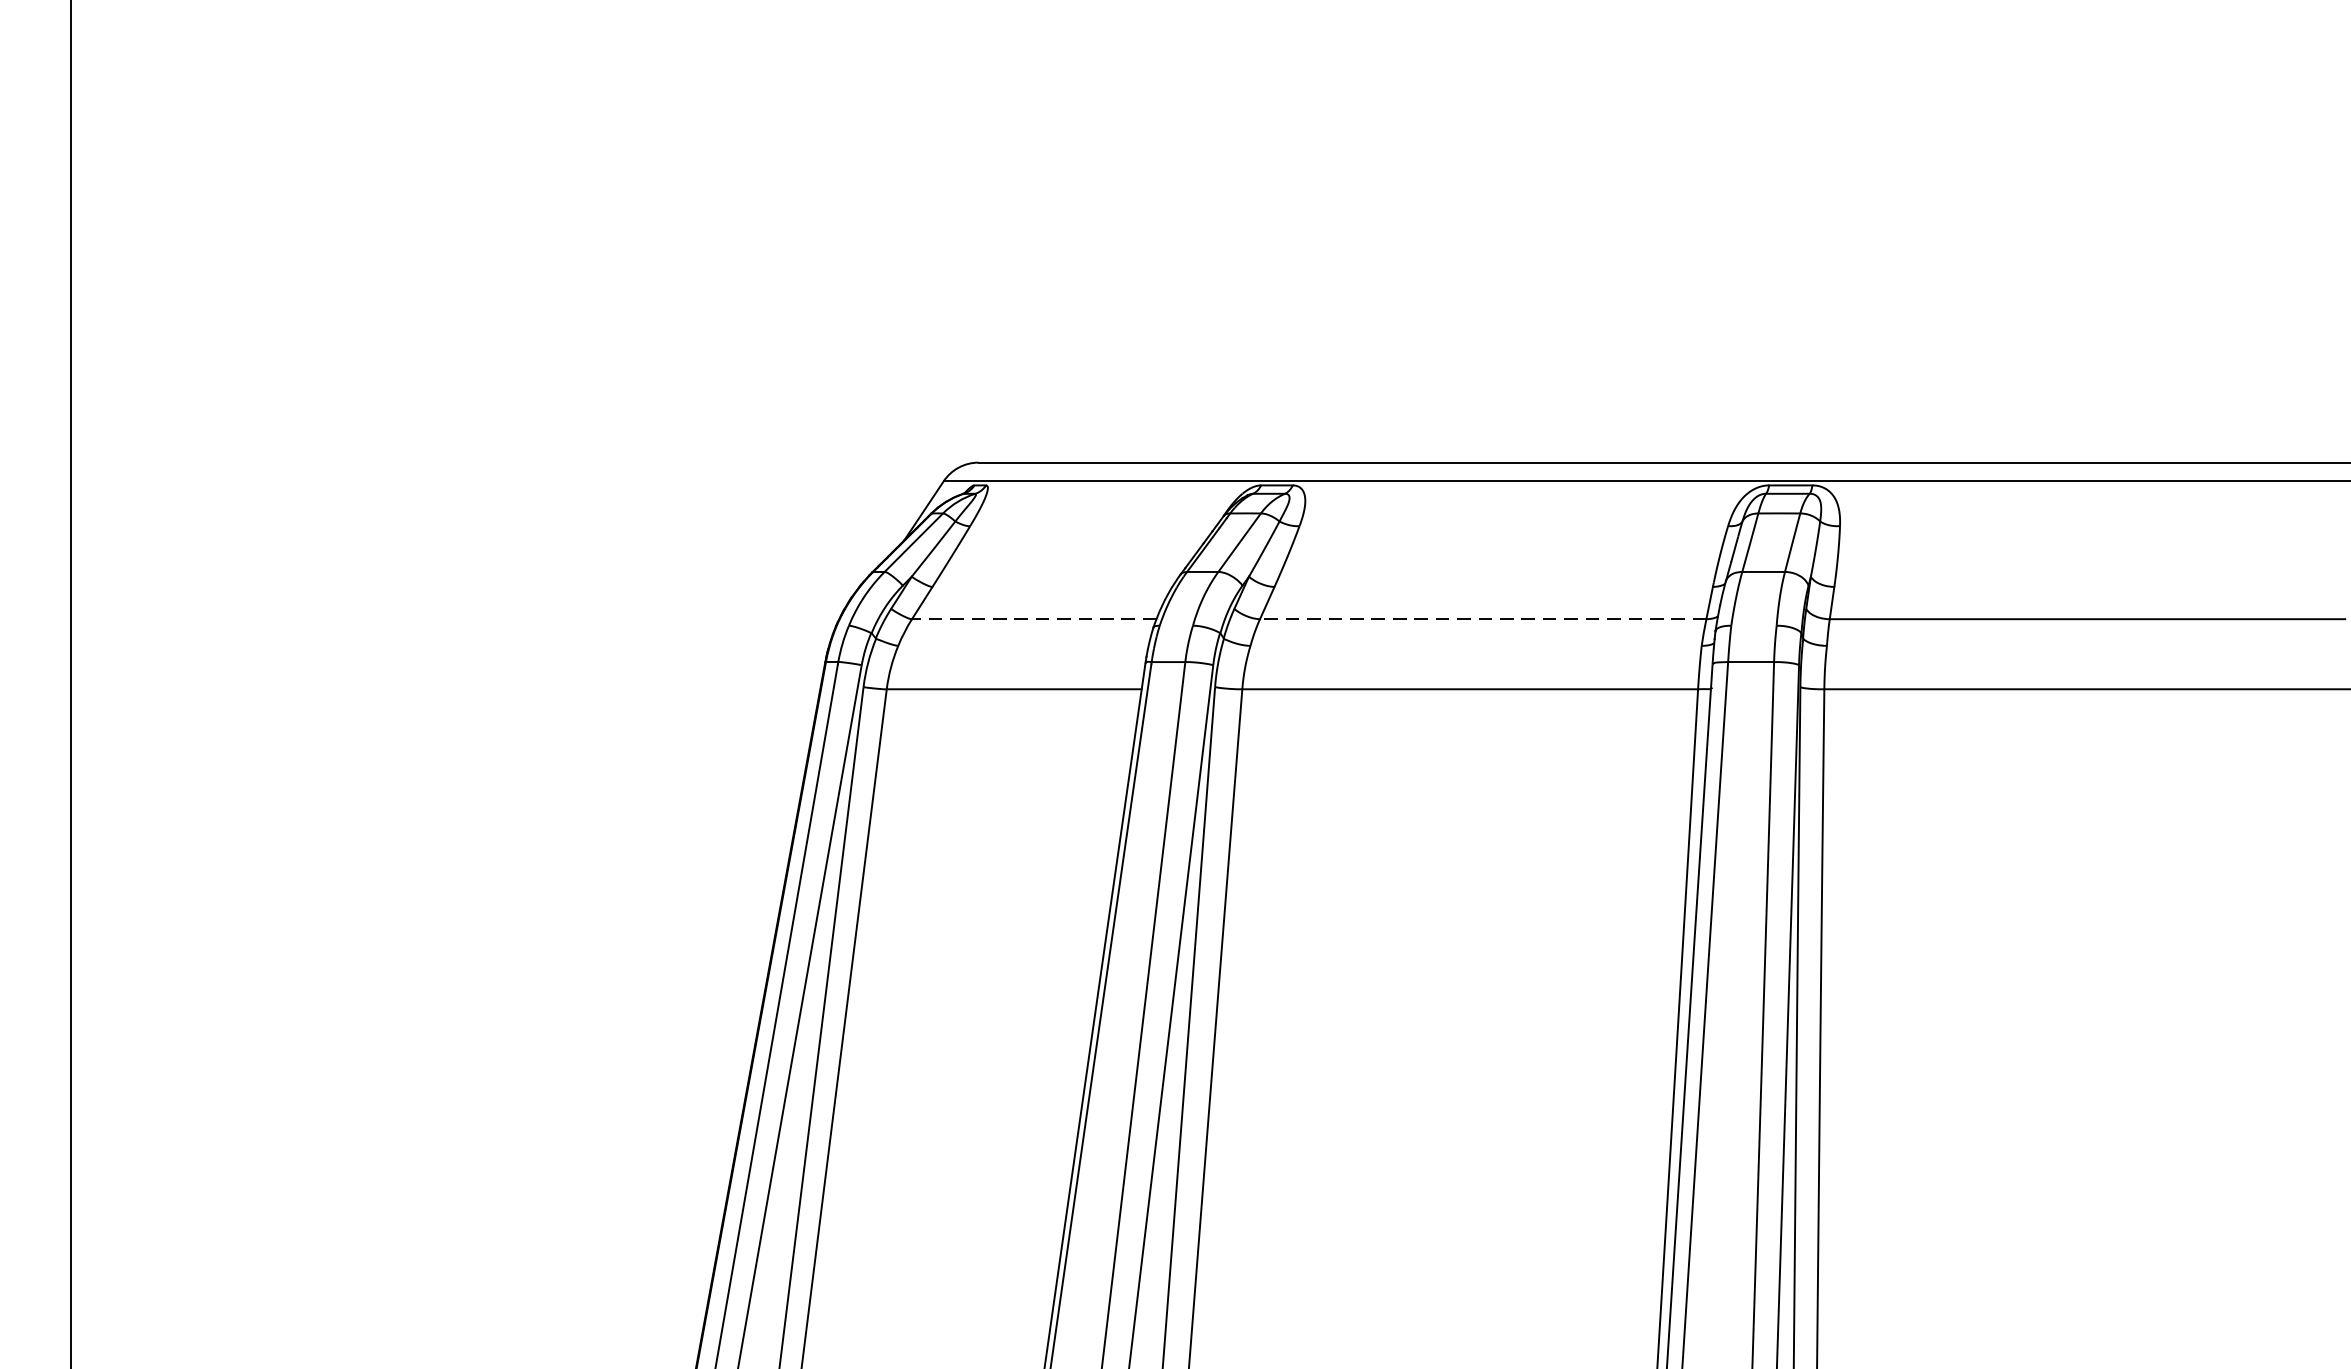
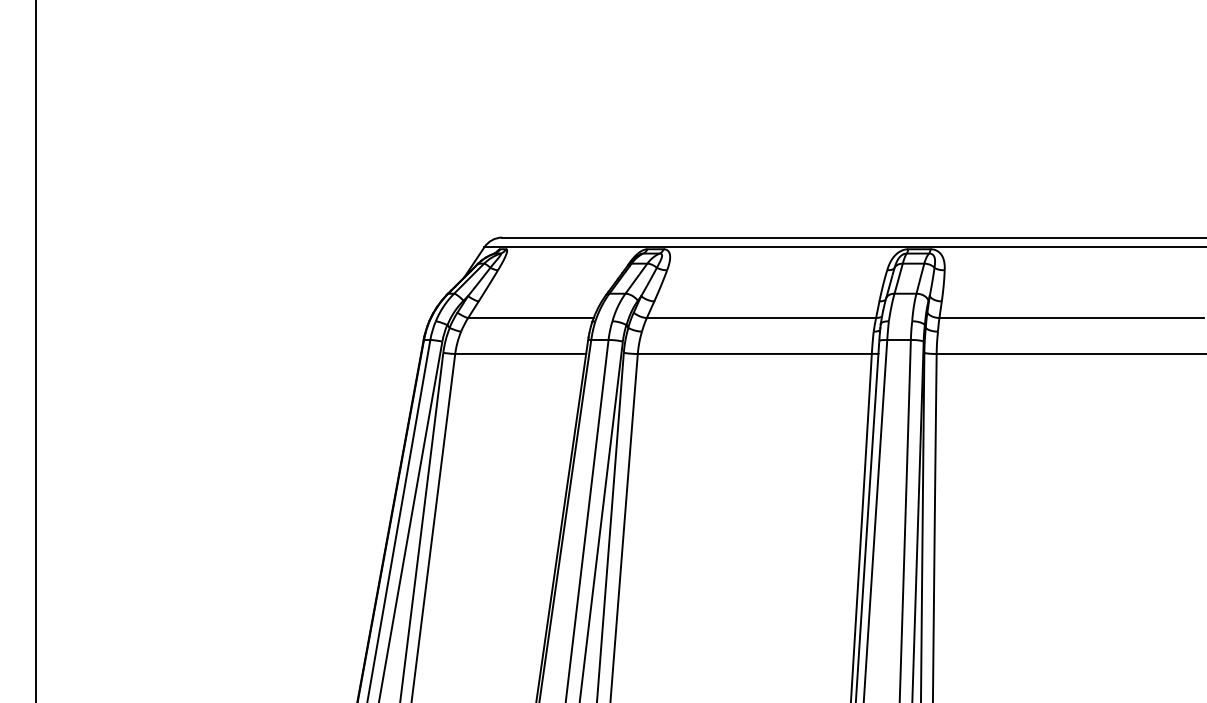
line: (1033, 618) -> (530, 317), dashed -> solid
line: (1483, 618) -> (761, 317), dashed -> solid

